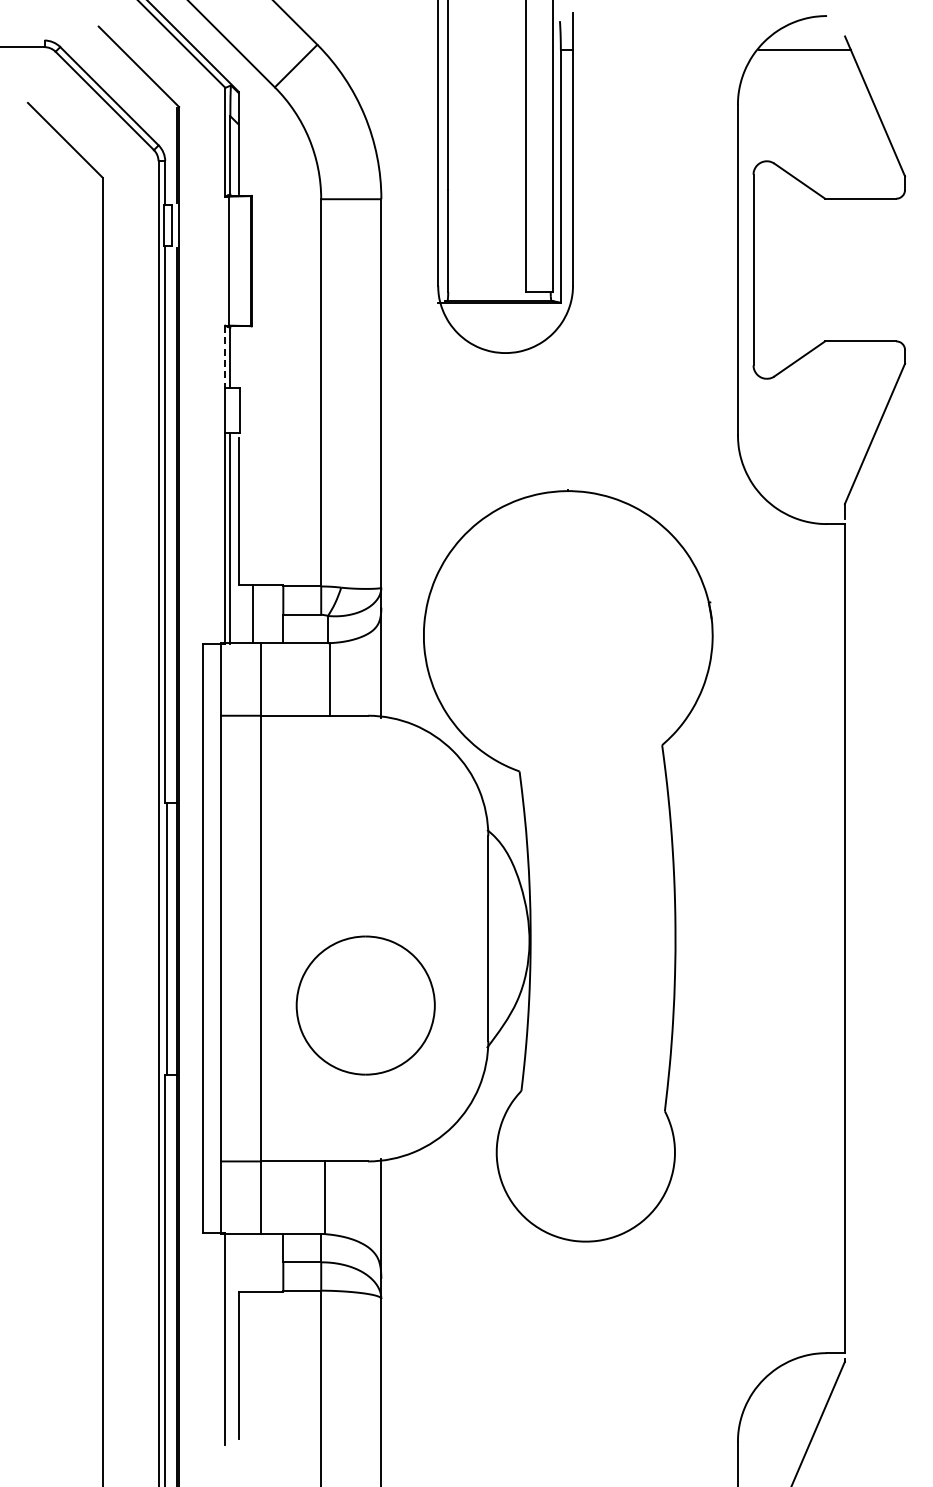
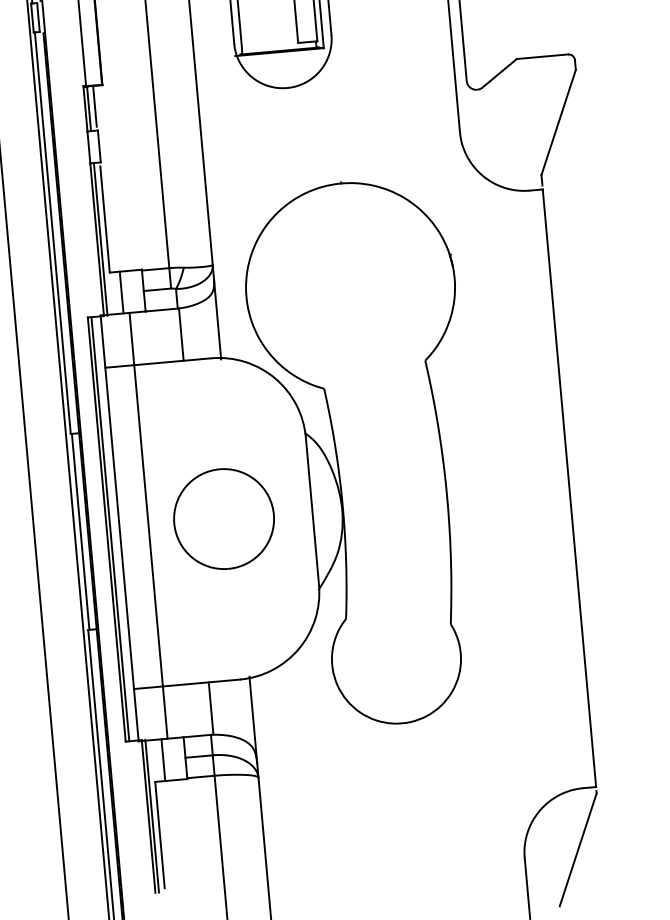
line: (238, 355) -> (94, 106), added
line: (225, 357) -> (85, 109), dashed -> solid
line: (208, 938) -> (110, 529), added
part: (365, 1005) -> (223, 519), moved
line: (252, 1262) -> (163, 759), added
line: (230, 1338) -> (152, 816), added

